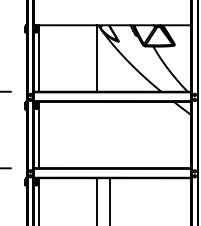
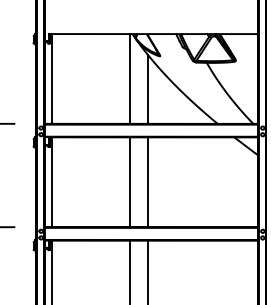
line: (109, 65) -> (147, 88), added
line: (96, 135) -> (130, 182), added
line: (109, 135) -> (147, 182), added

